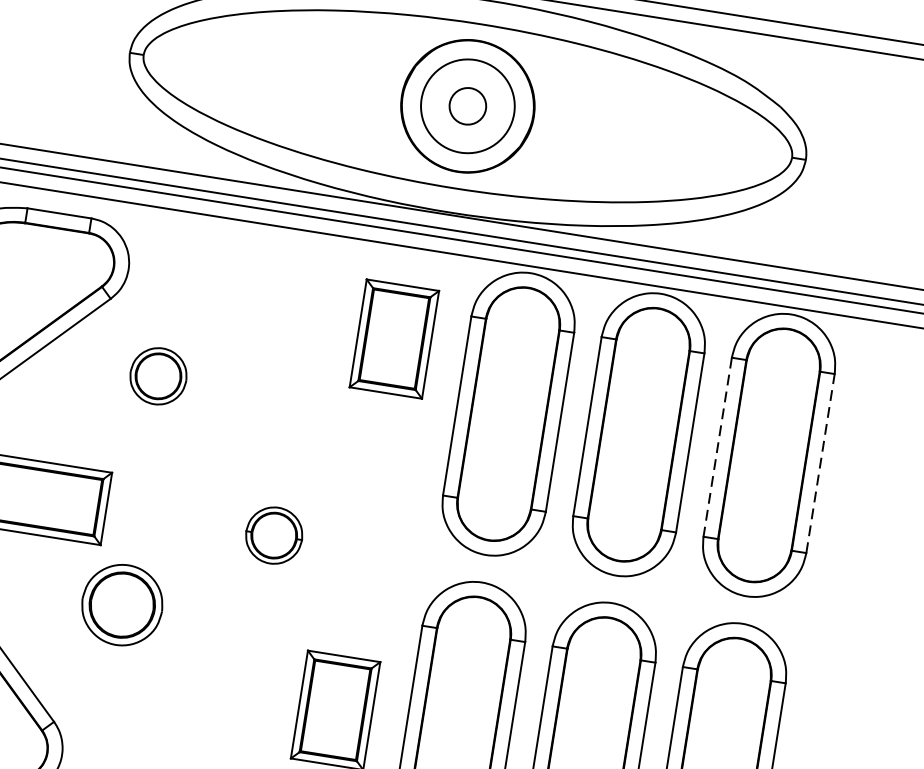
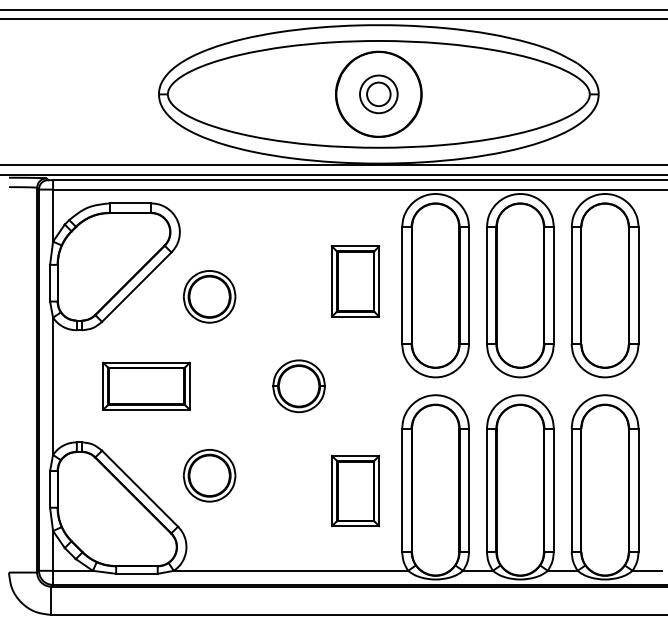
circle: (467, 106) -> (378, 94), size x0.62
part: (394, 339) -> (355, 281), moved
part: (158, 375) -> (209, 296), size x1.43
line: (717, 448) -> (571, 286), dashed -> solid
line: (820, 463) -> (638, 285), dashed -> solid
part: (273, 535) -> (298, 386), size x1.43
part: (122, 604) -> (209, 475), moved

